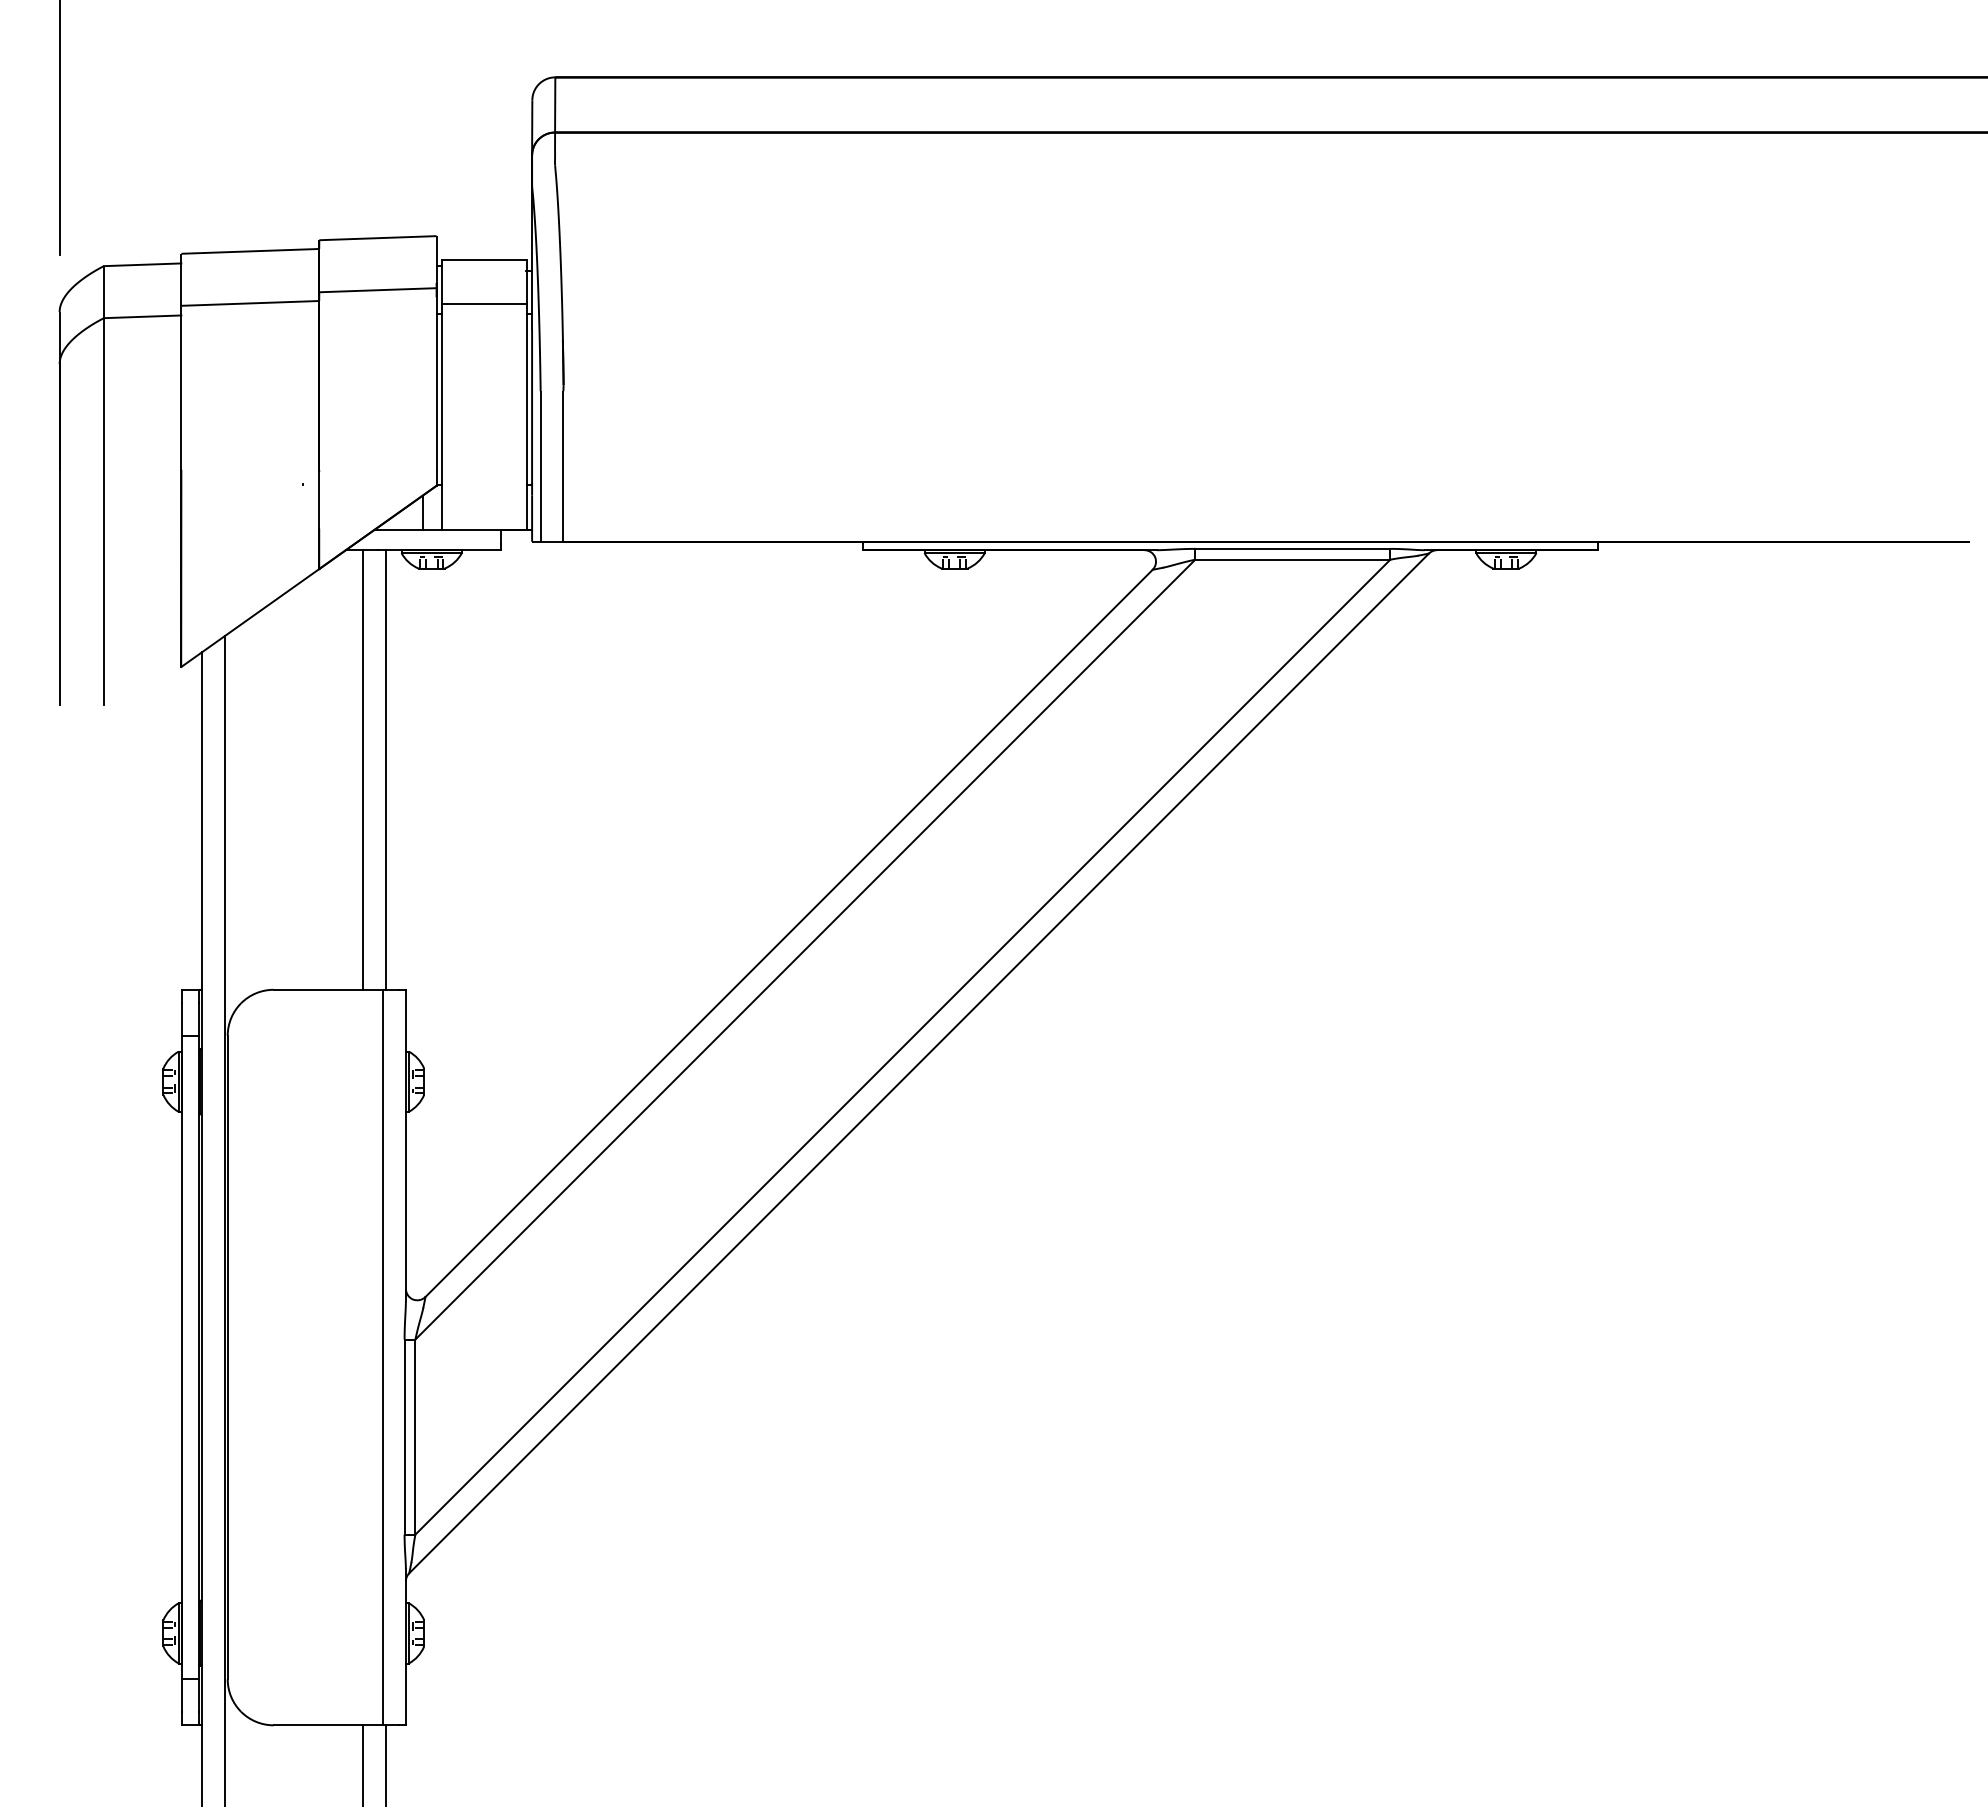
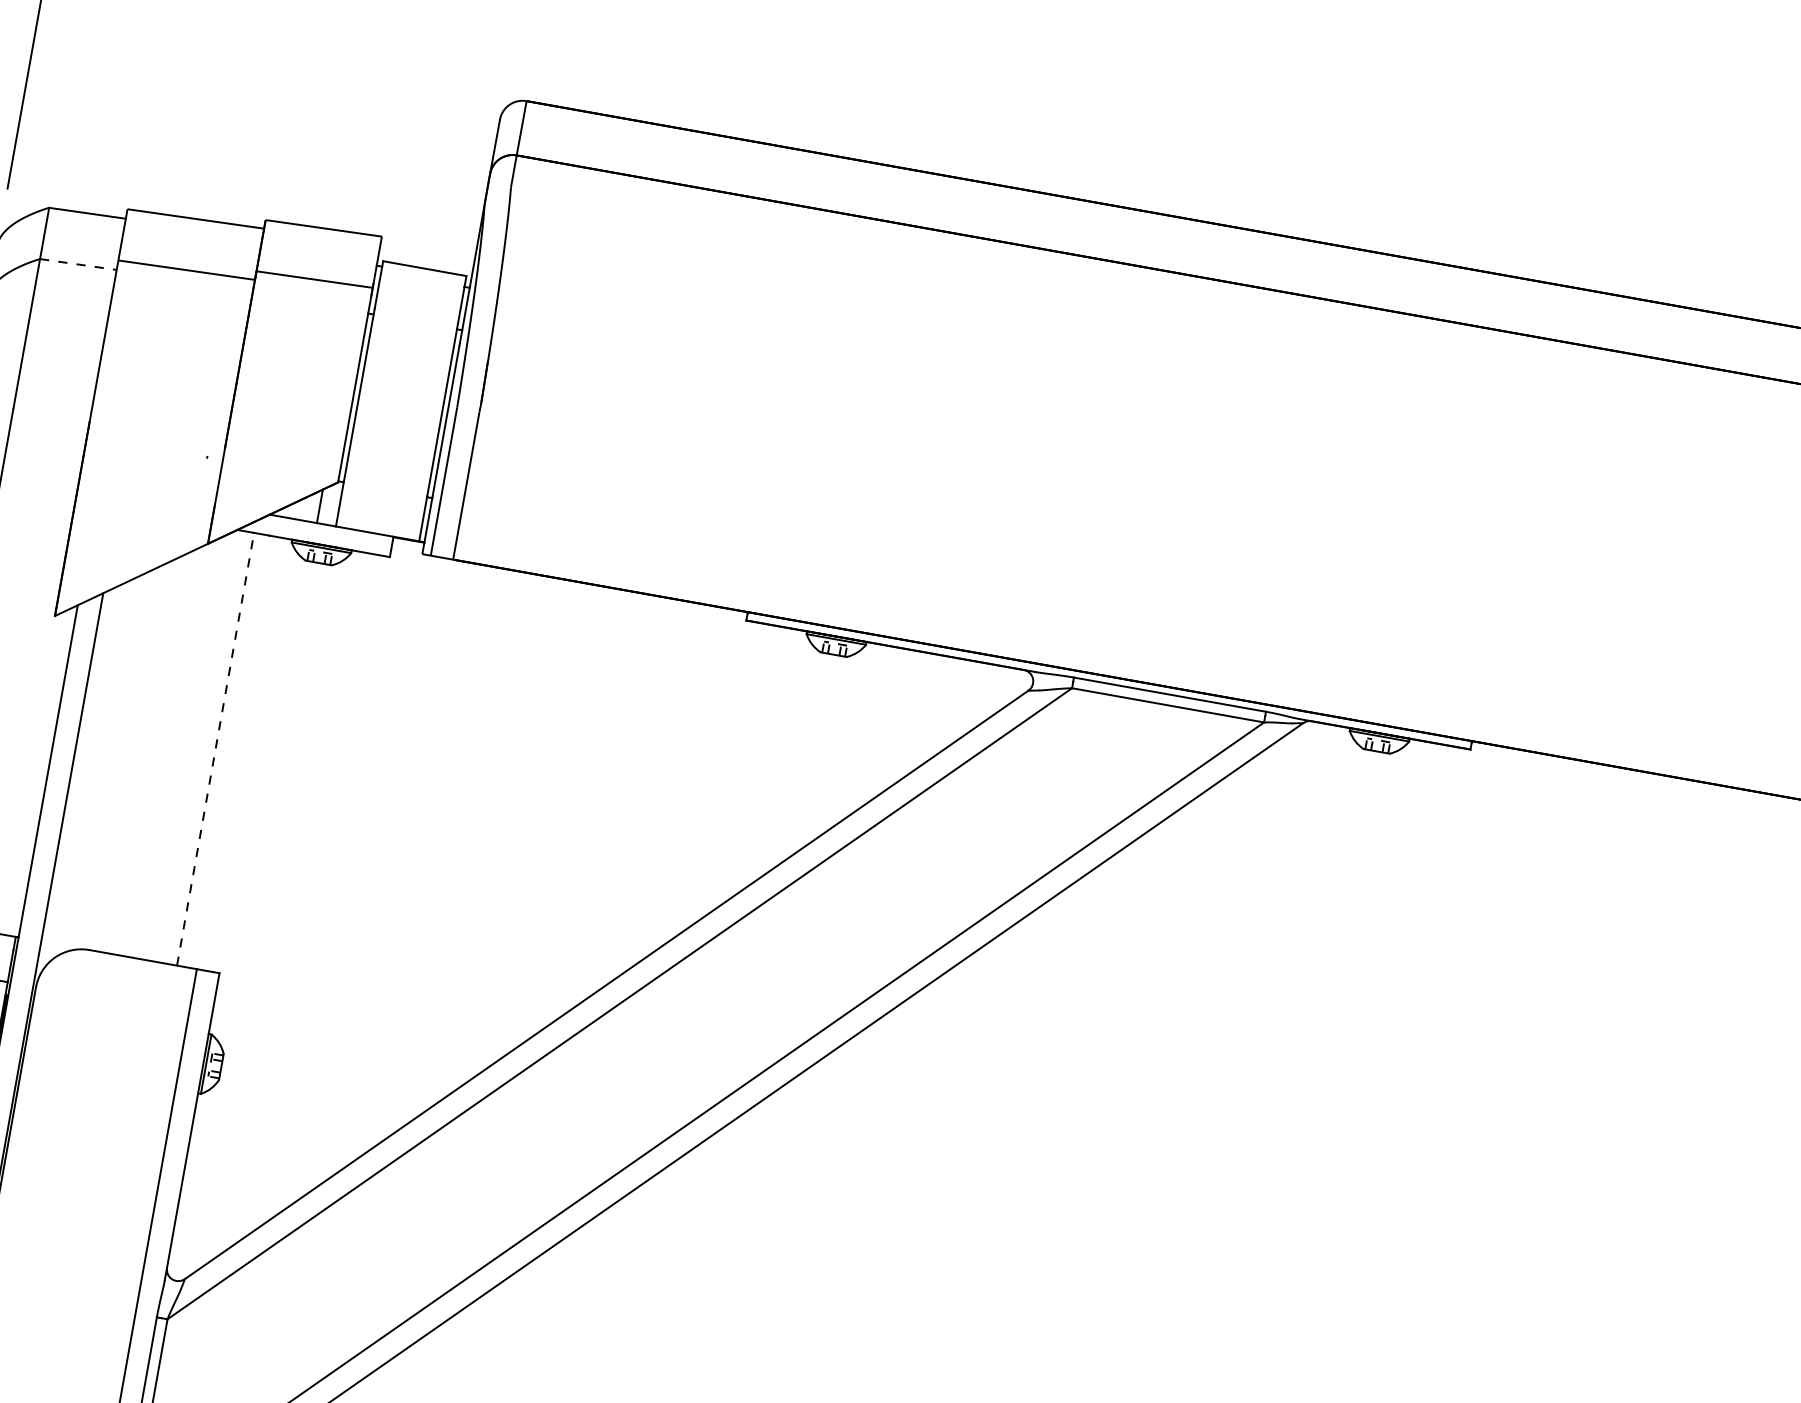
line: (484, 303) -> (417, 311), removed
line: (142, 316) -> (78, 264), solid -> dashed
line: (385, 769) -> (238, 752), removed
line: (362, 770) -> (215, 749), solid -> dashed

